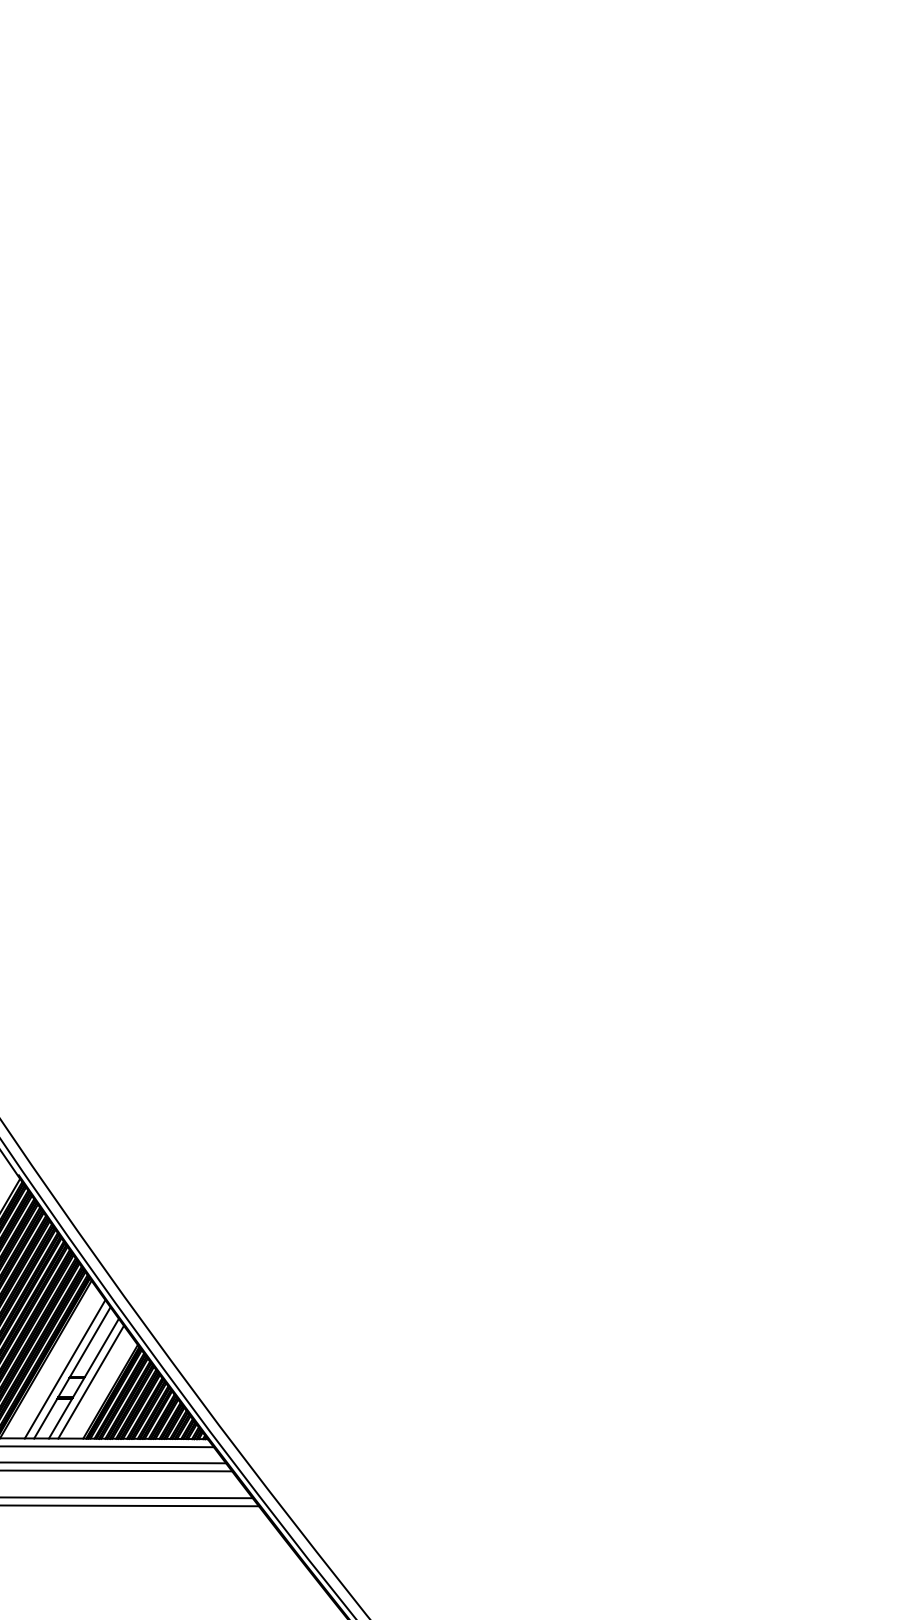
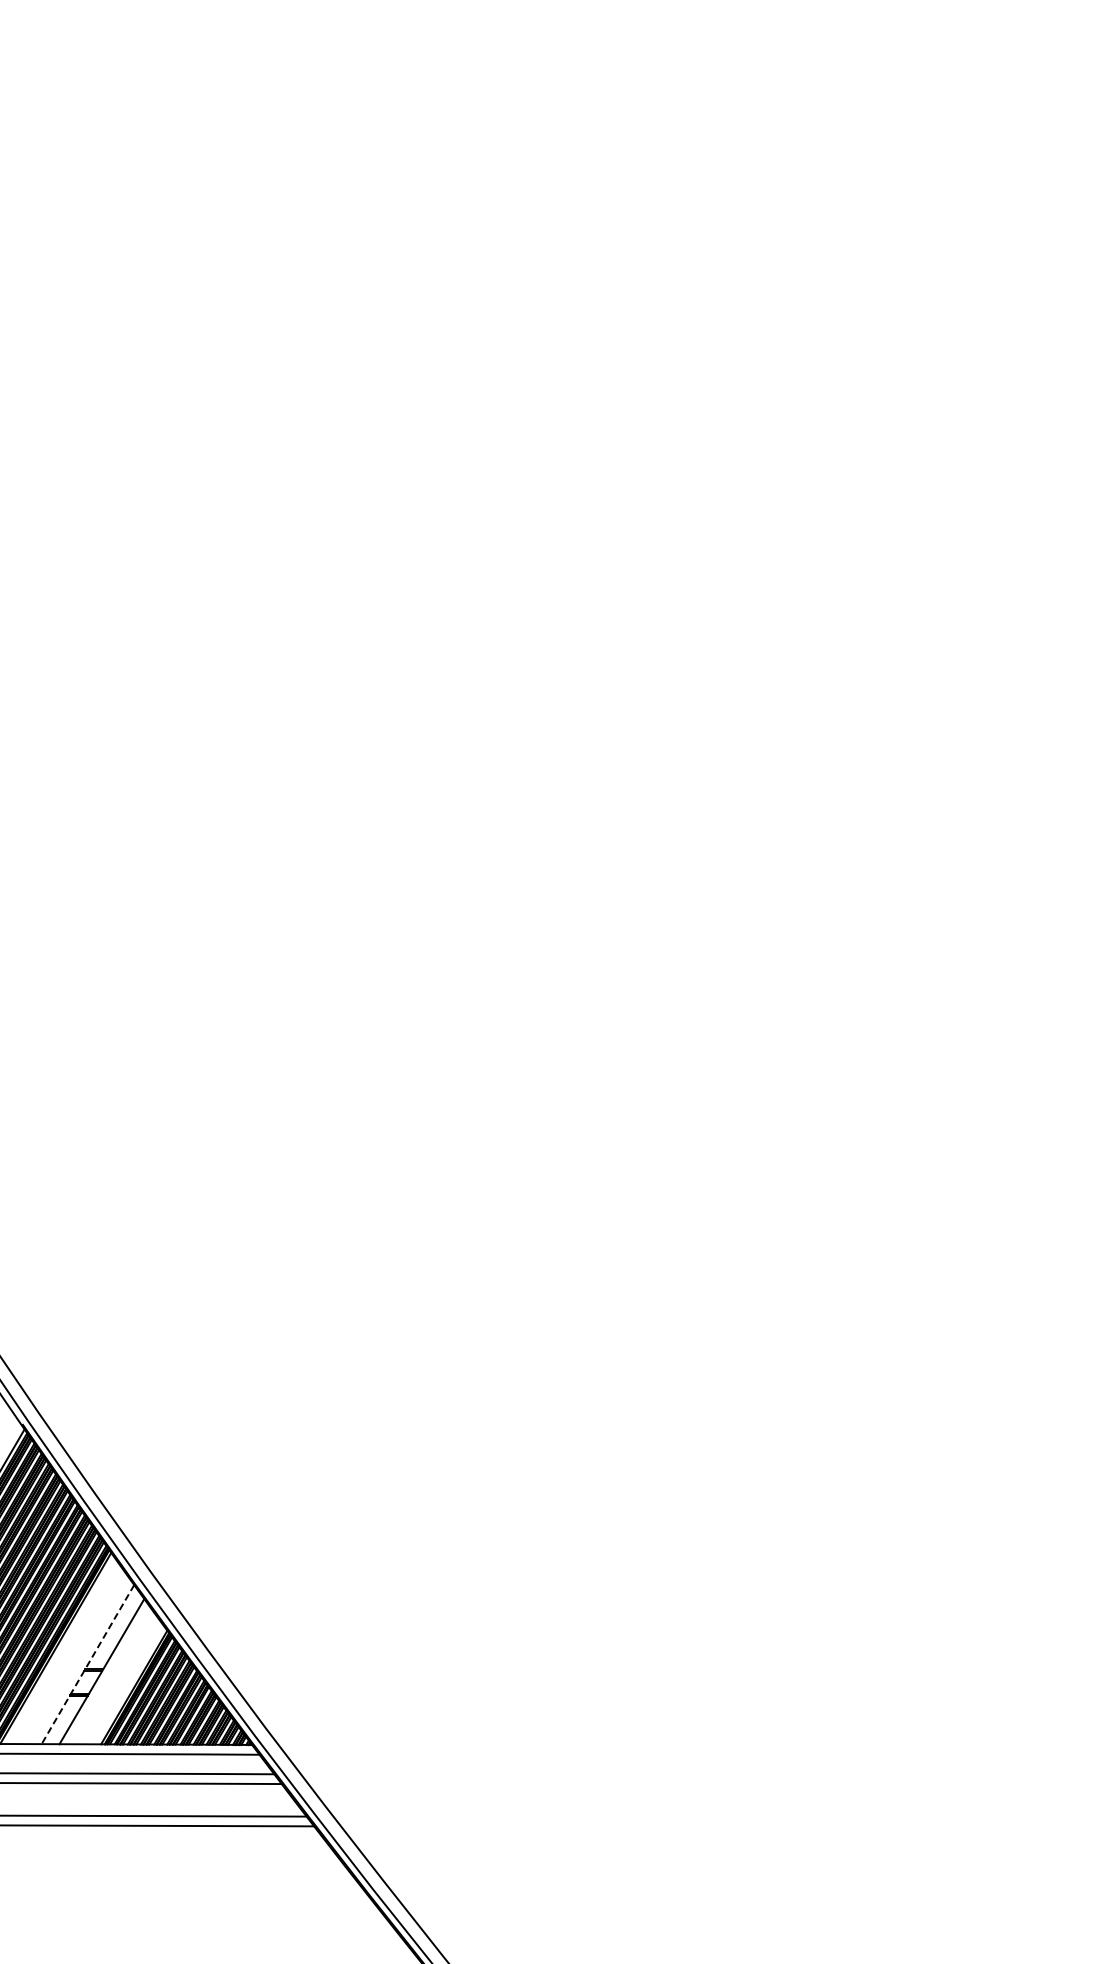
line: (65, 1369) -> (79, 1660), removed
line: (72, 1373) -> (87, 1665), solid -> dashed
line: (91, 1381) -> (110, 1675), removed

